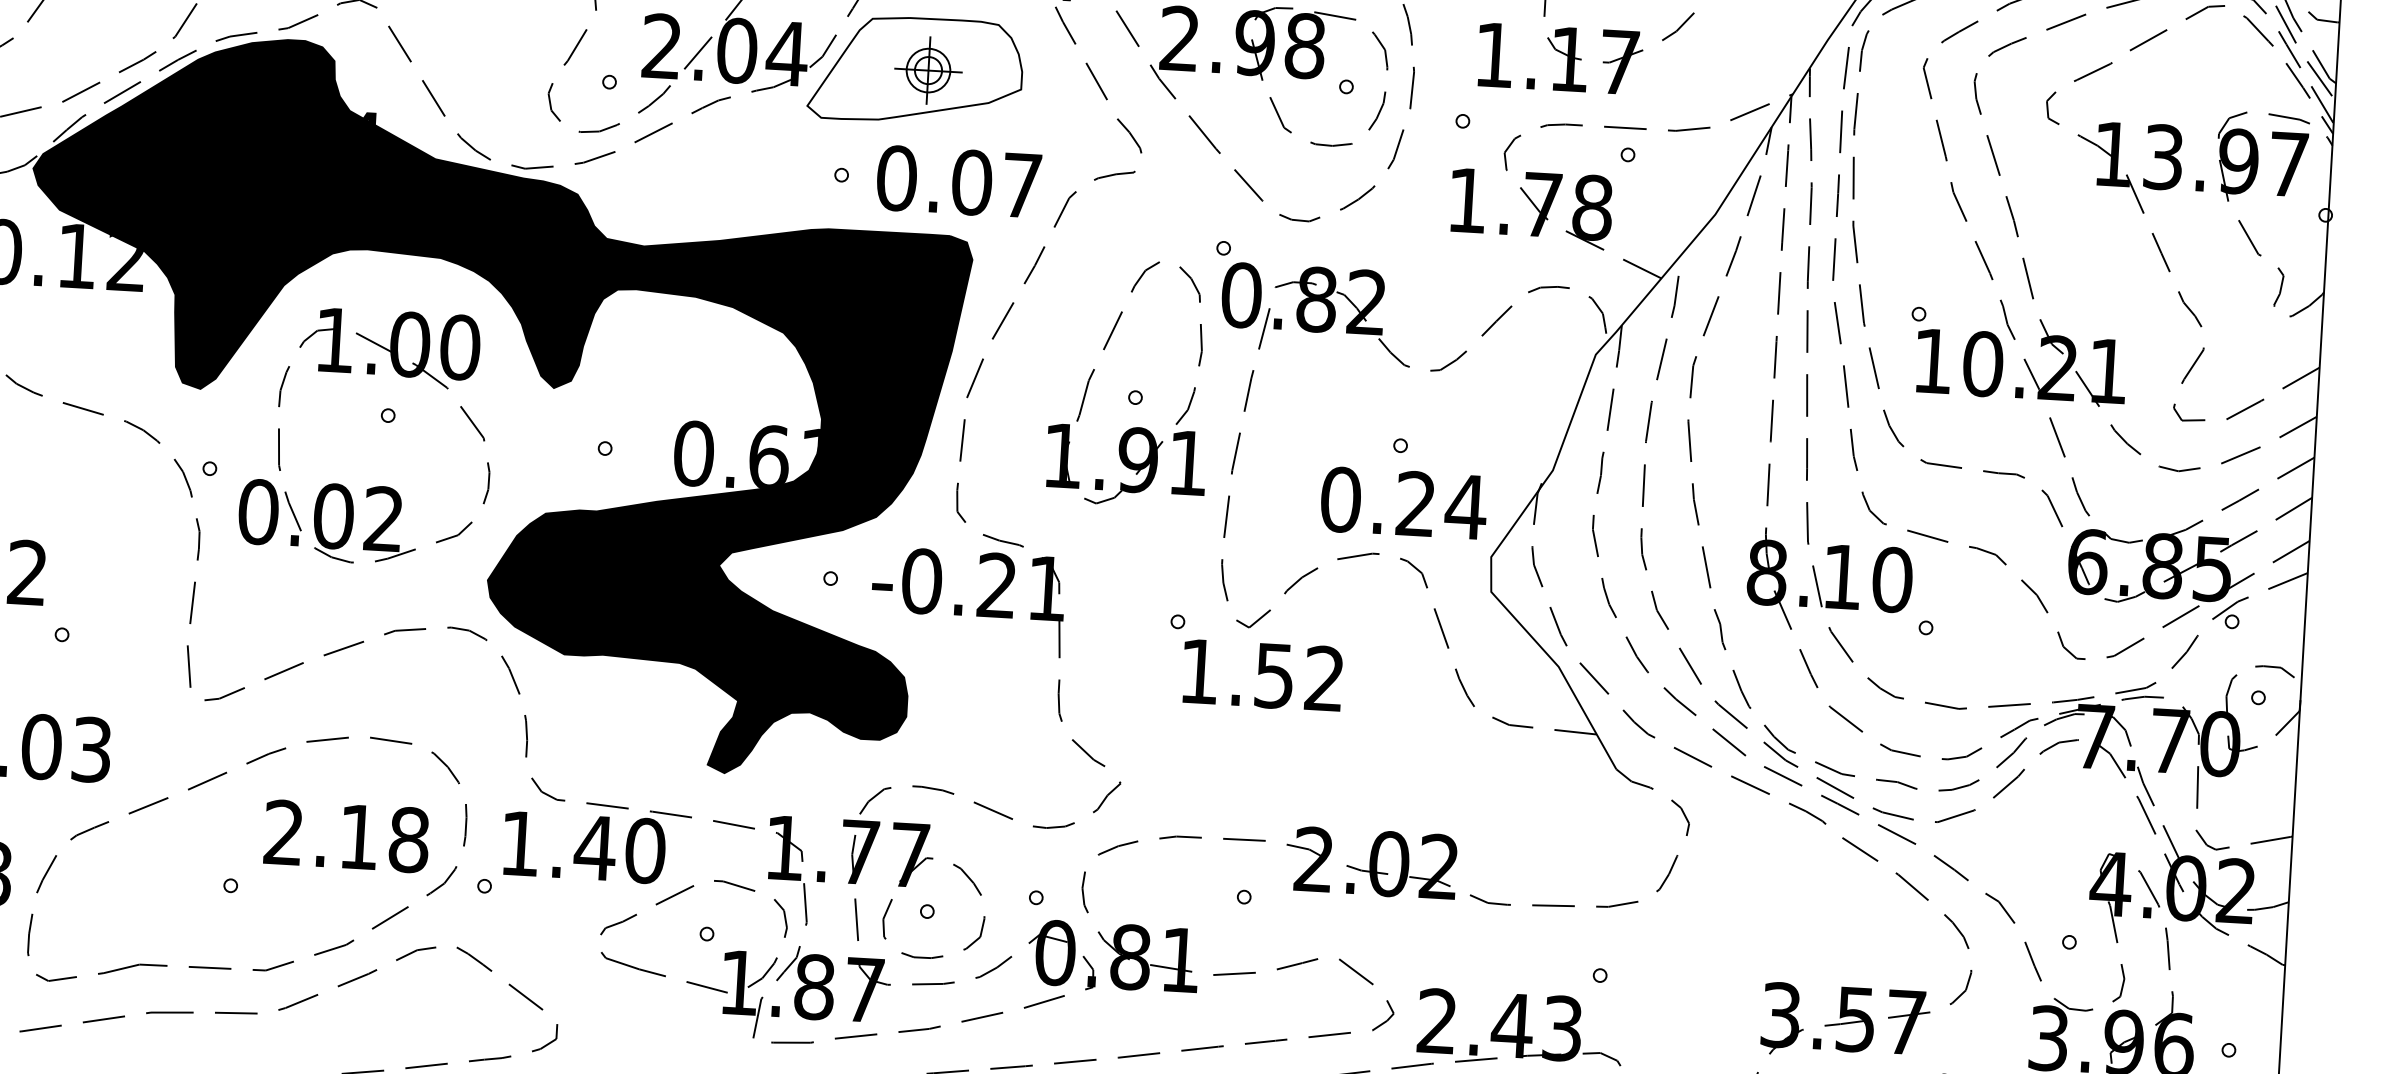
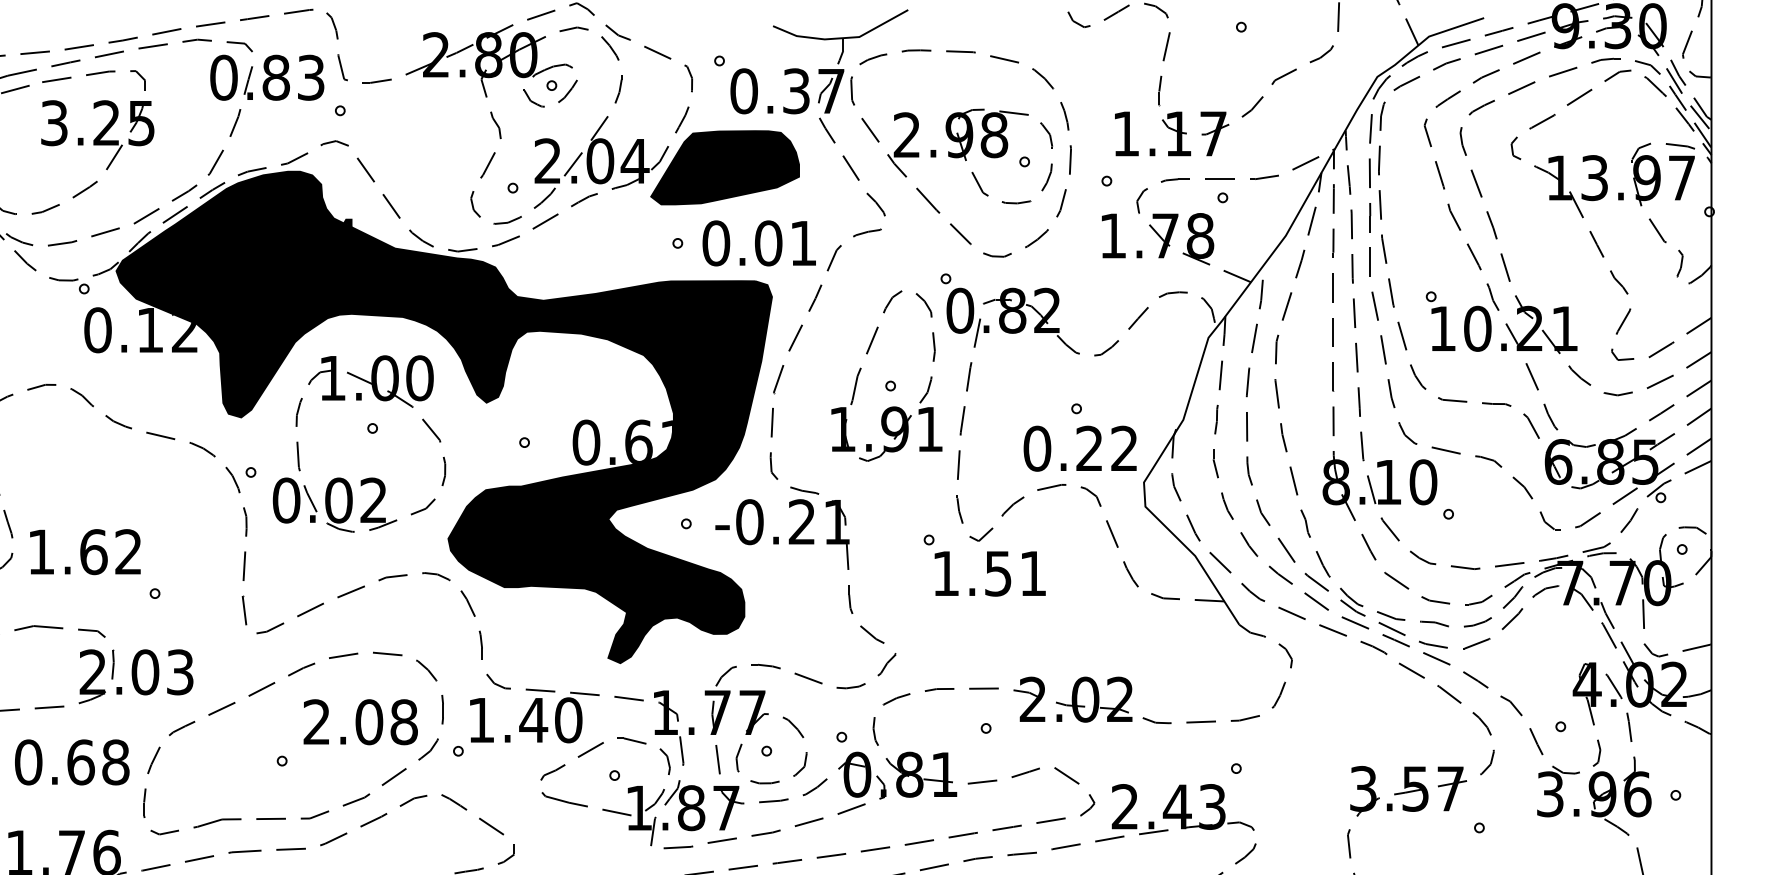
fill: (916, 70) -> (725, 167), added
text: (1022, 185) -> (803, 243), 0.07 -> 0.01
text: (1466, 505) -> (1124, 447), 0.24 -> 0.22
text: (1323, 677) -> (1032, 572), 1.52 -> 1.51
text: (359, 837) -> (369, 722), 2.18 -> 2.08

